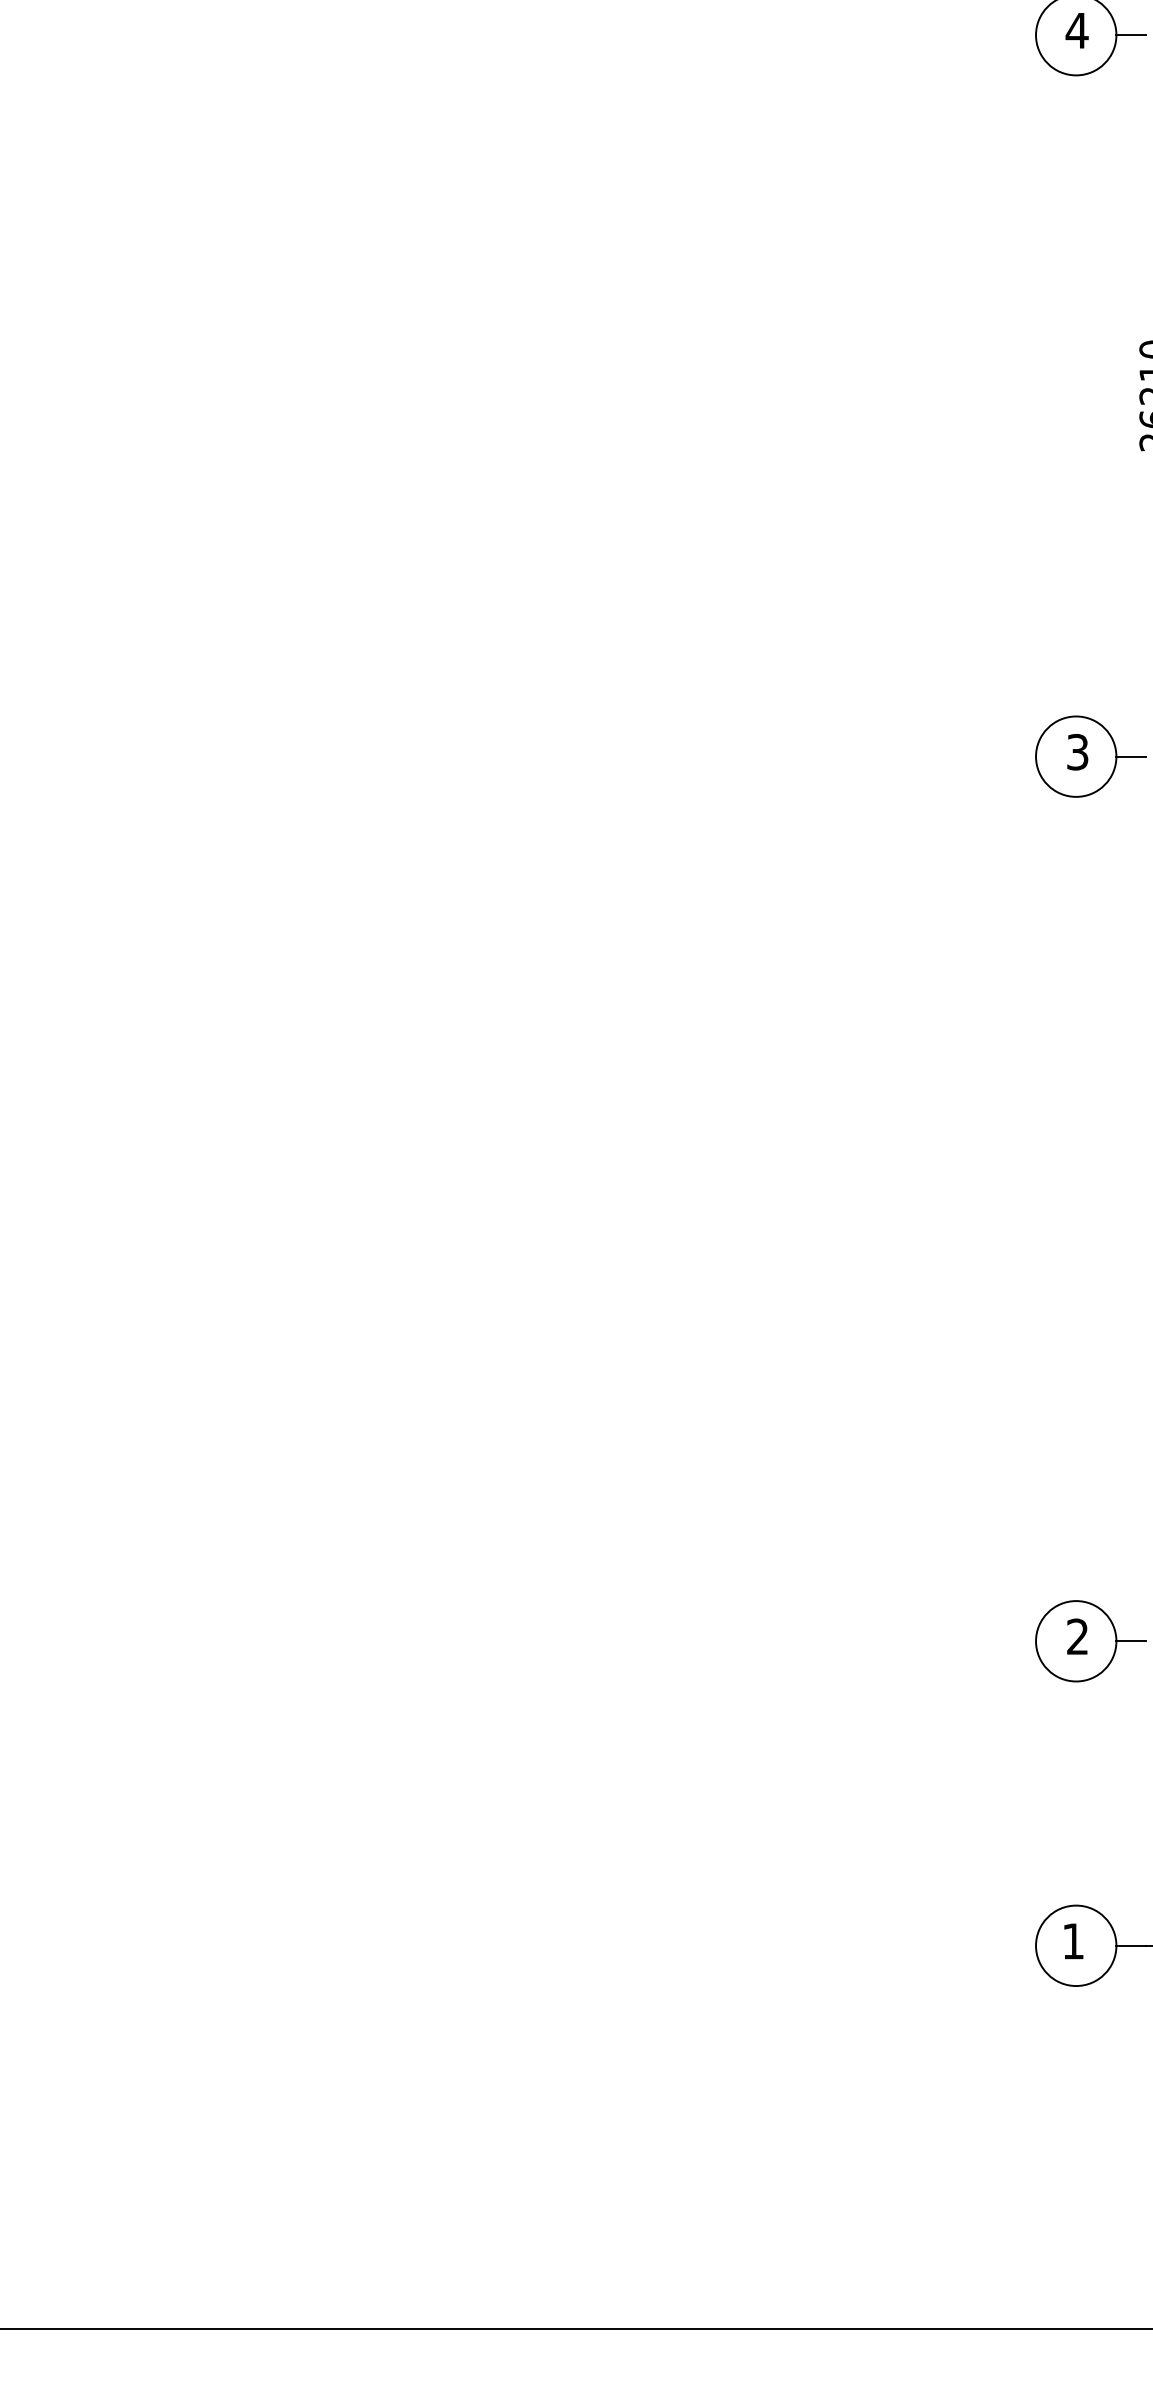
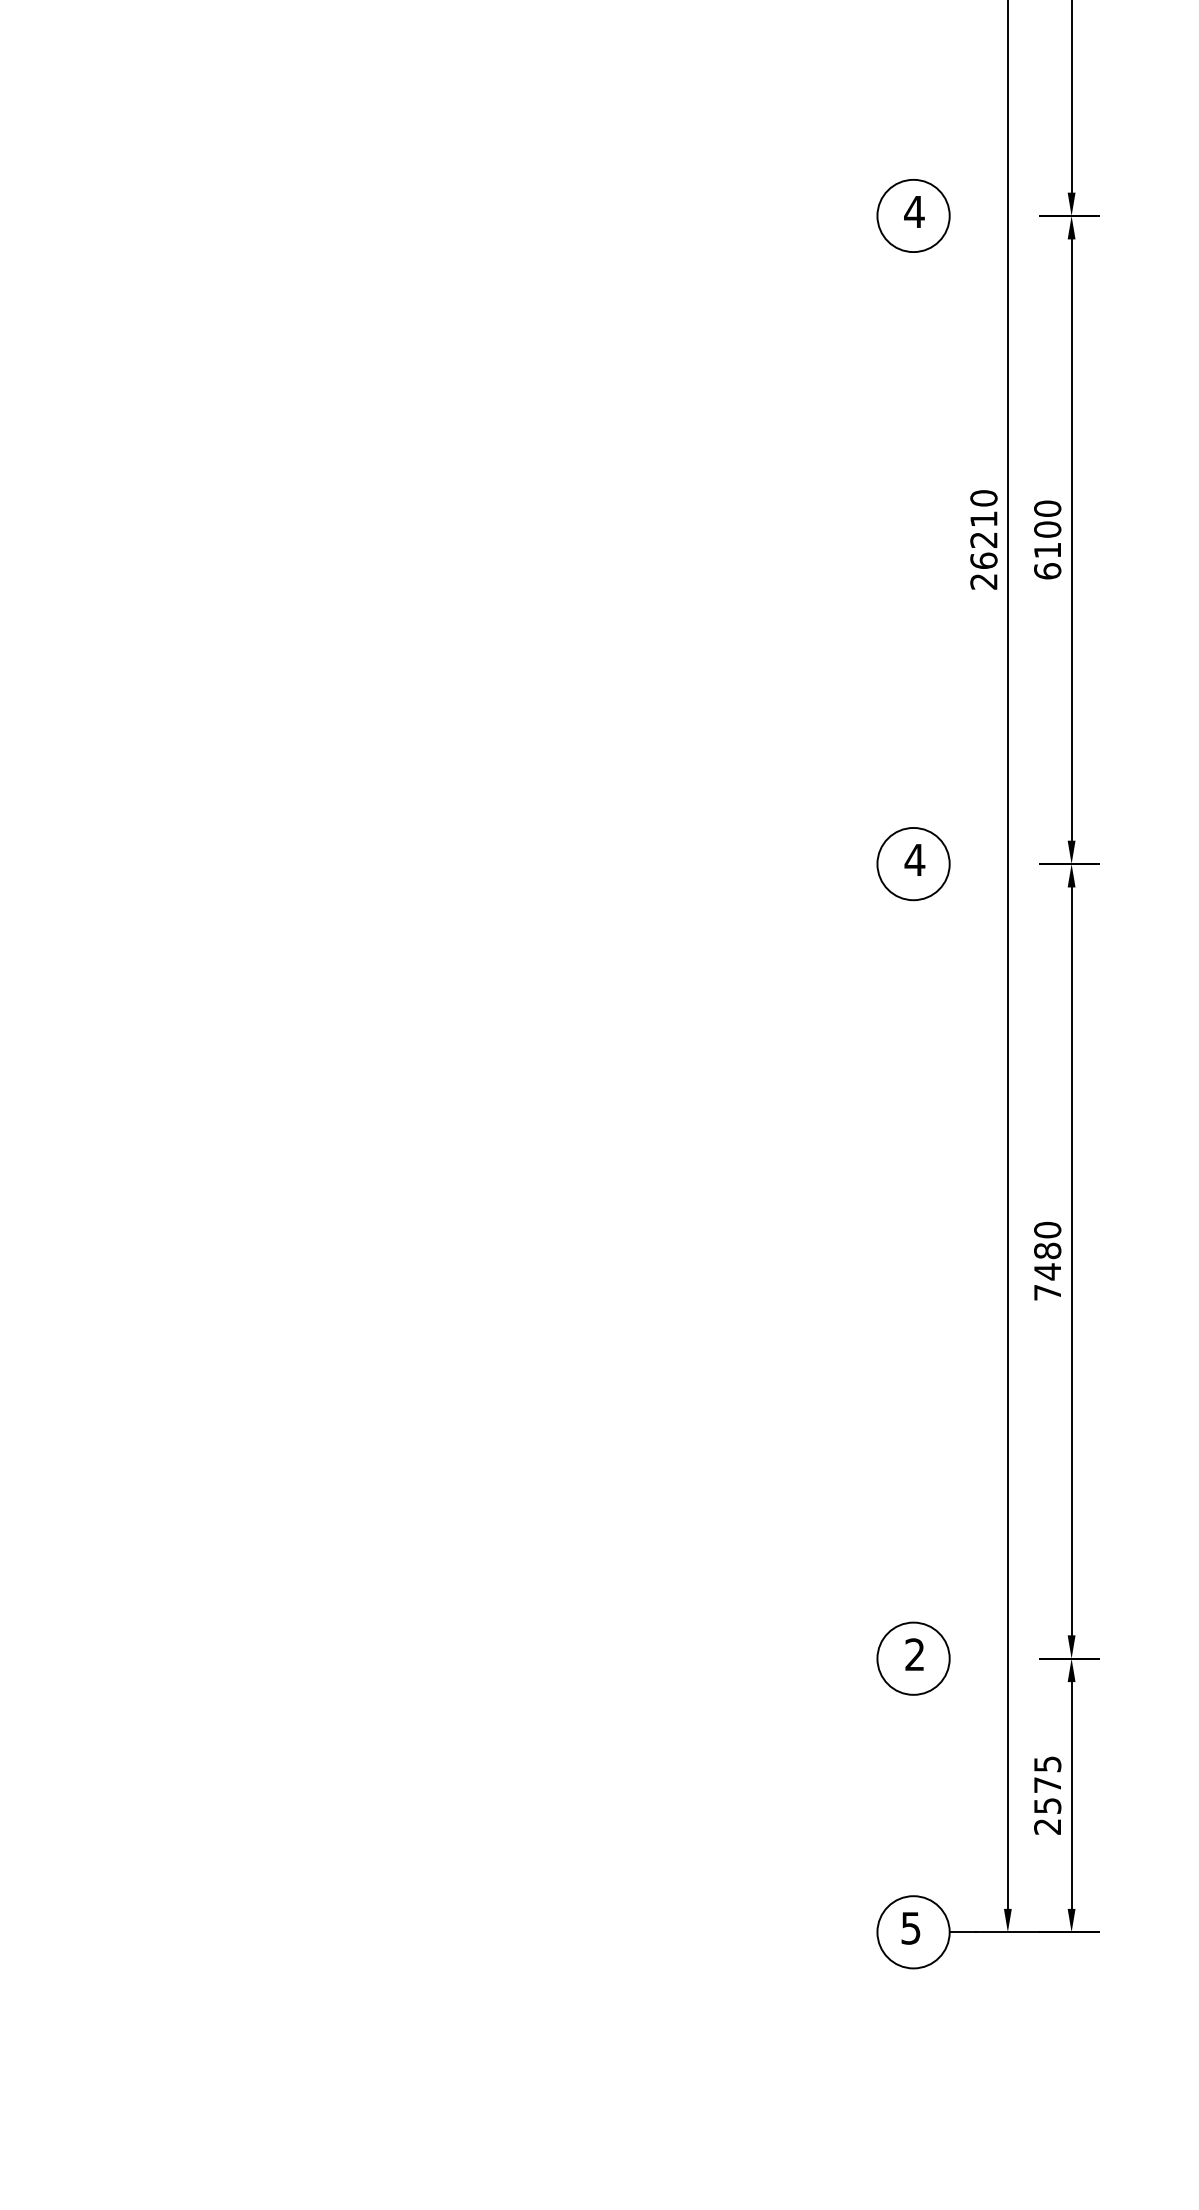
line: (1130, 35) -> (962, 216), removed
text: (1077, 751) -> (914, 859), 3 -> 4
line: (1130, 757) -> (962, 864), removed
line: (1130, 1641) -> (962, 1658), removed
text: (1072, 1941) -> (910, 1928), 1 -> 5

